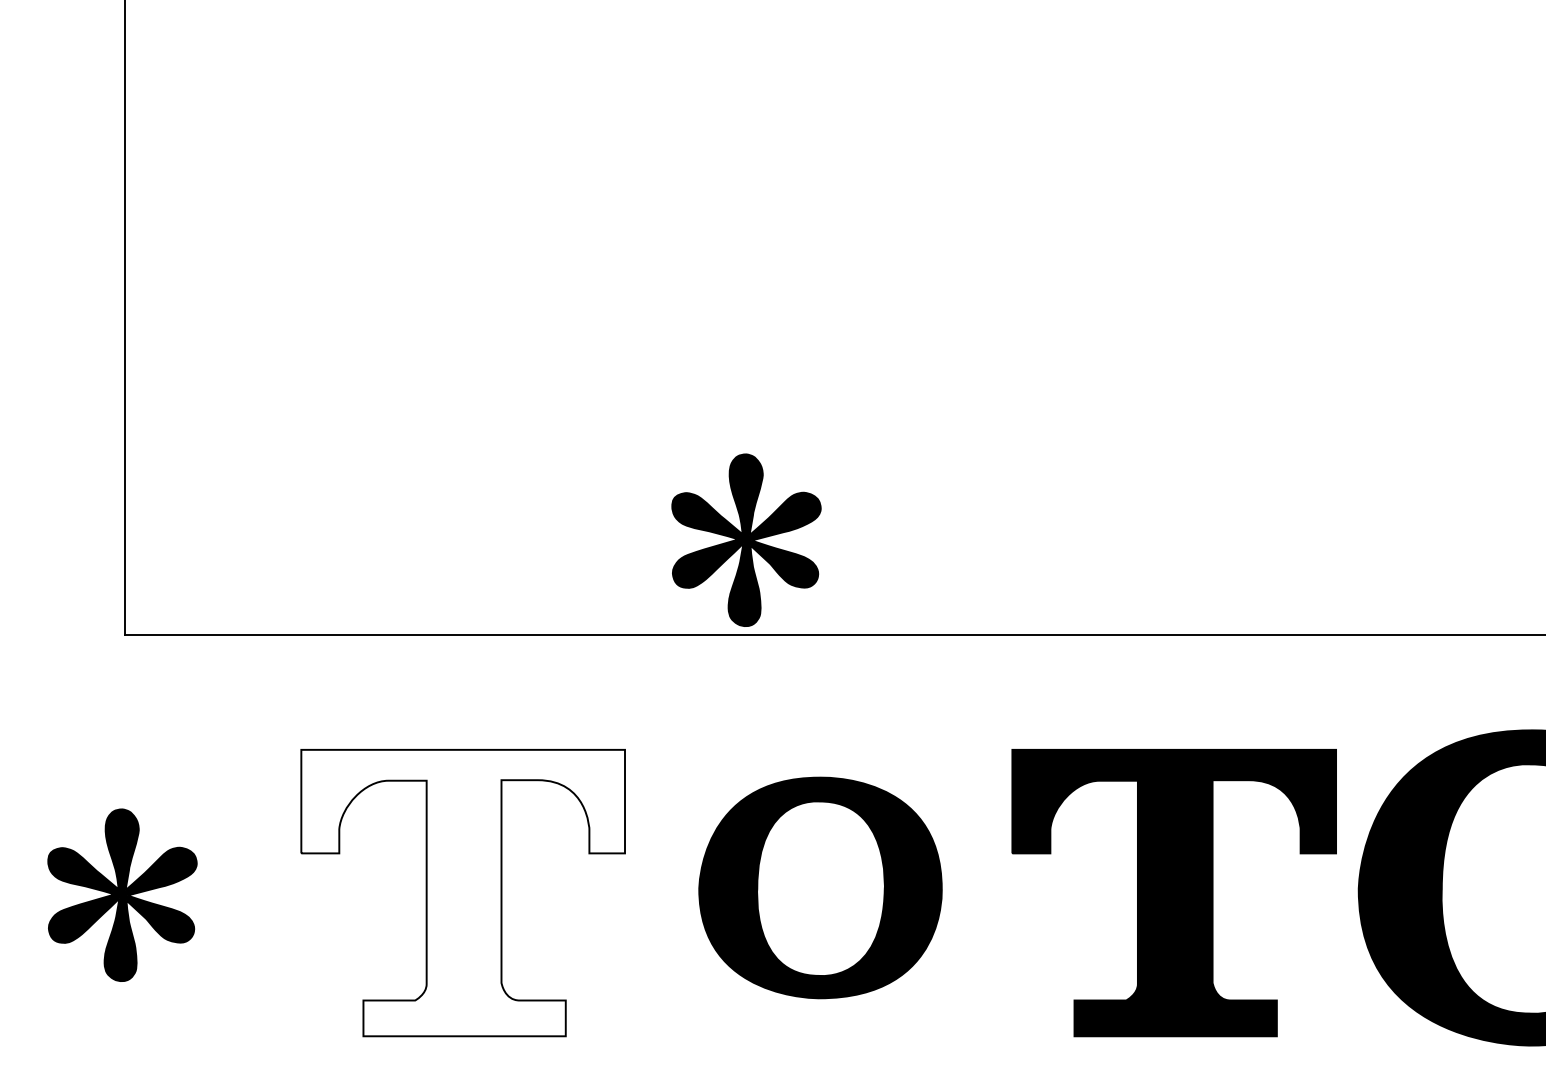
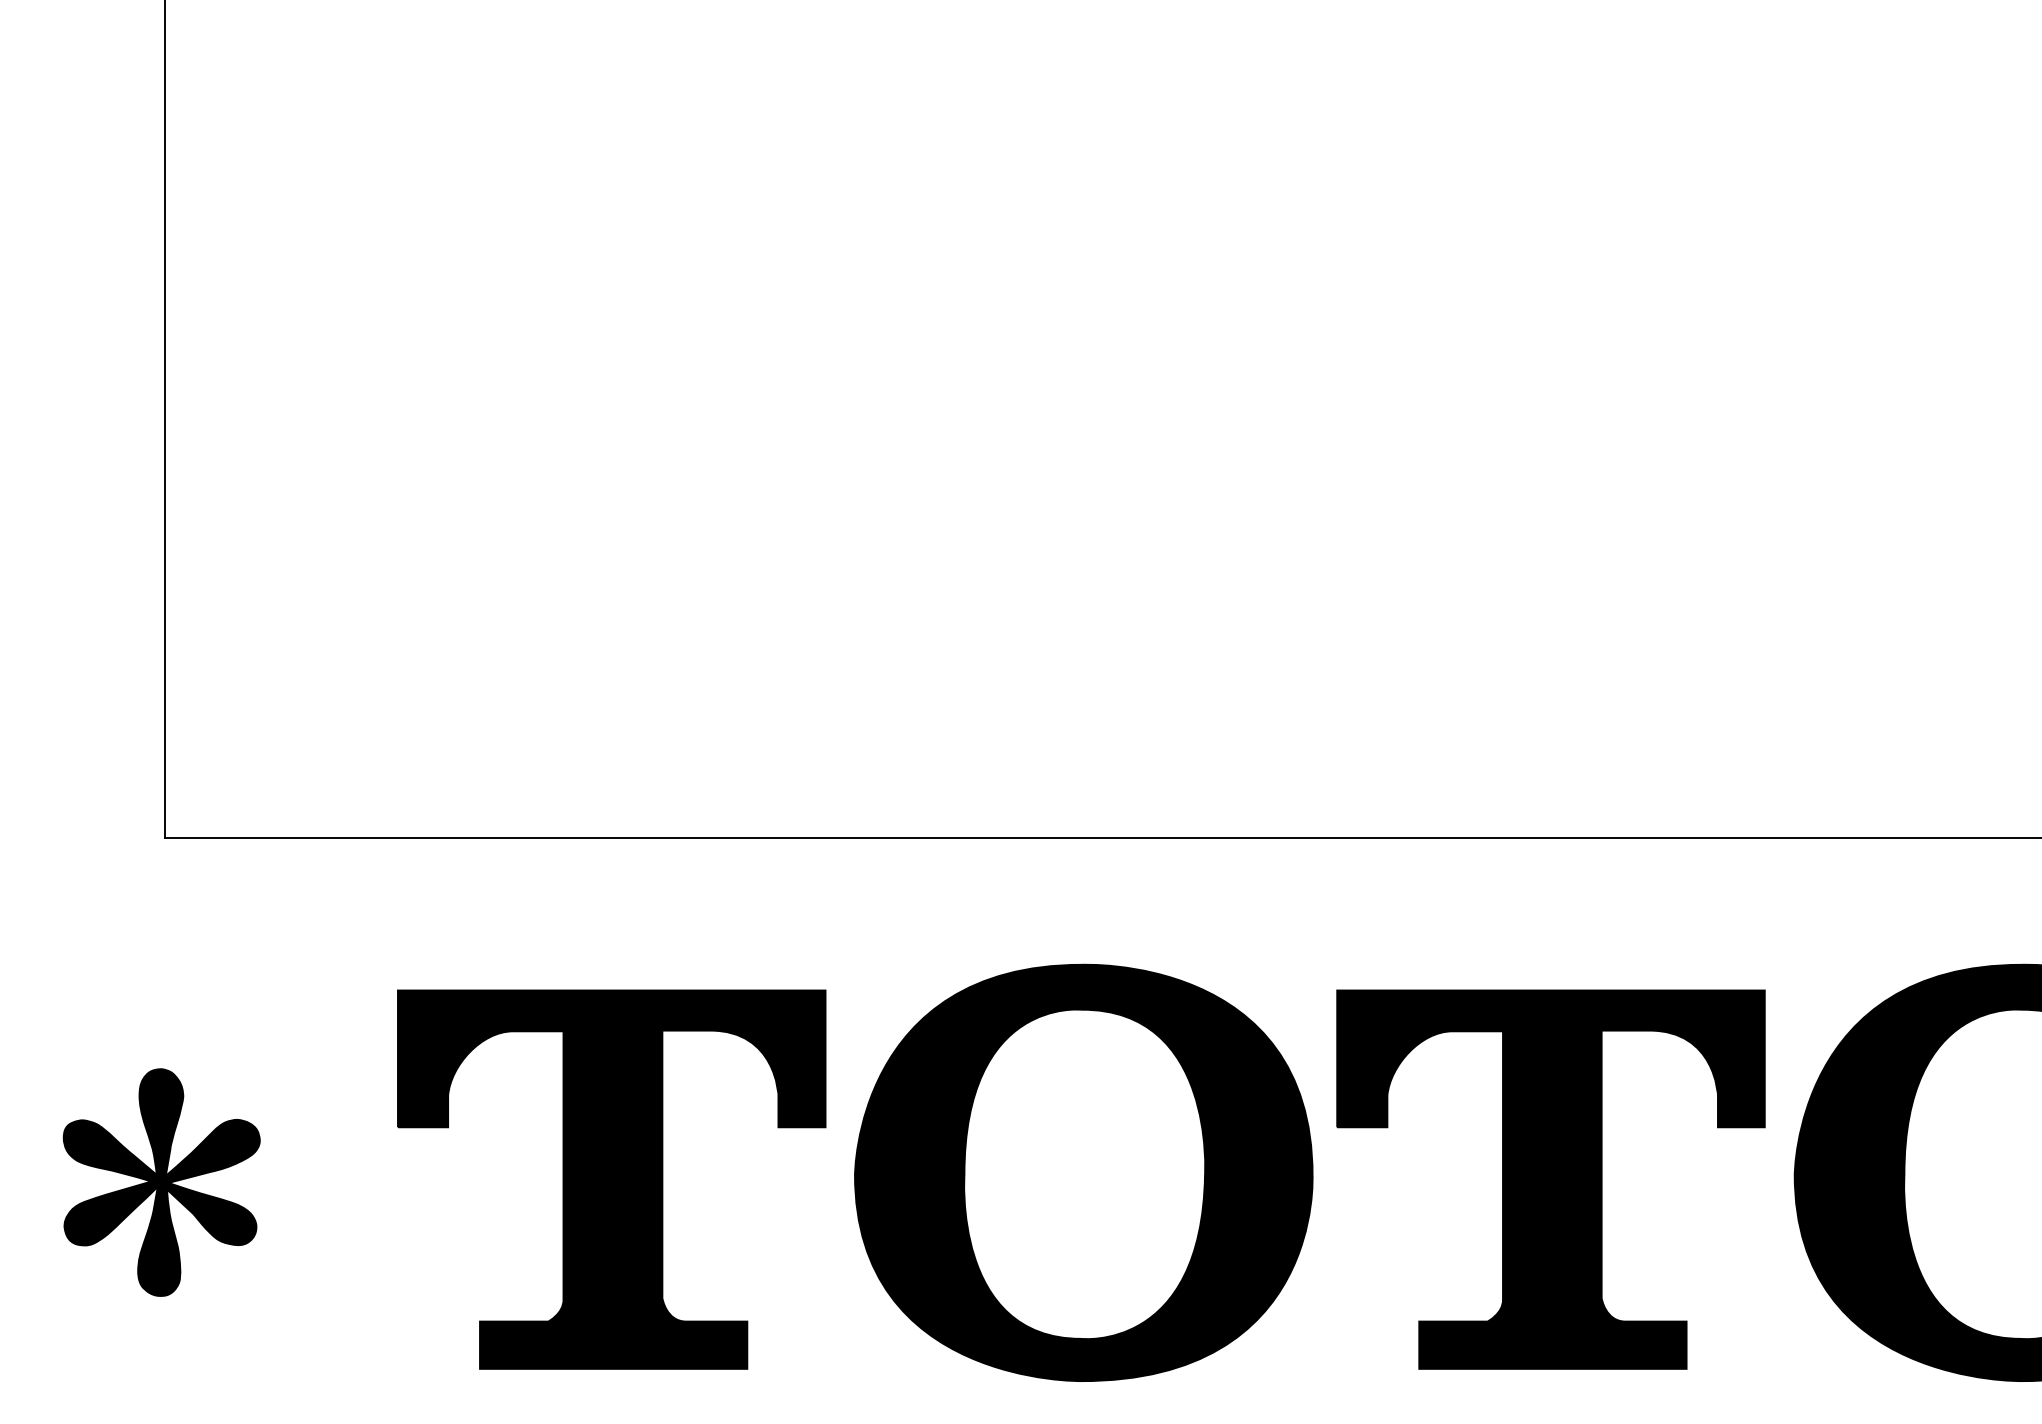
part: (746, 539) -> (985, 712), removed
part: (820, 887) -> (1083, 1172), size x1.43
fill: (463, 892) -> (612, 1178), added

